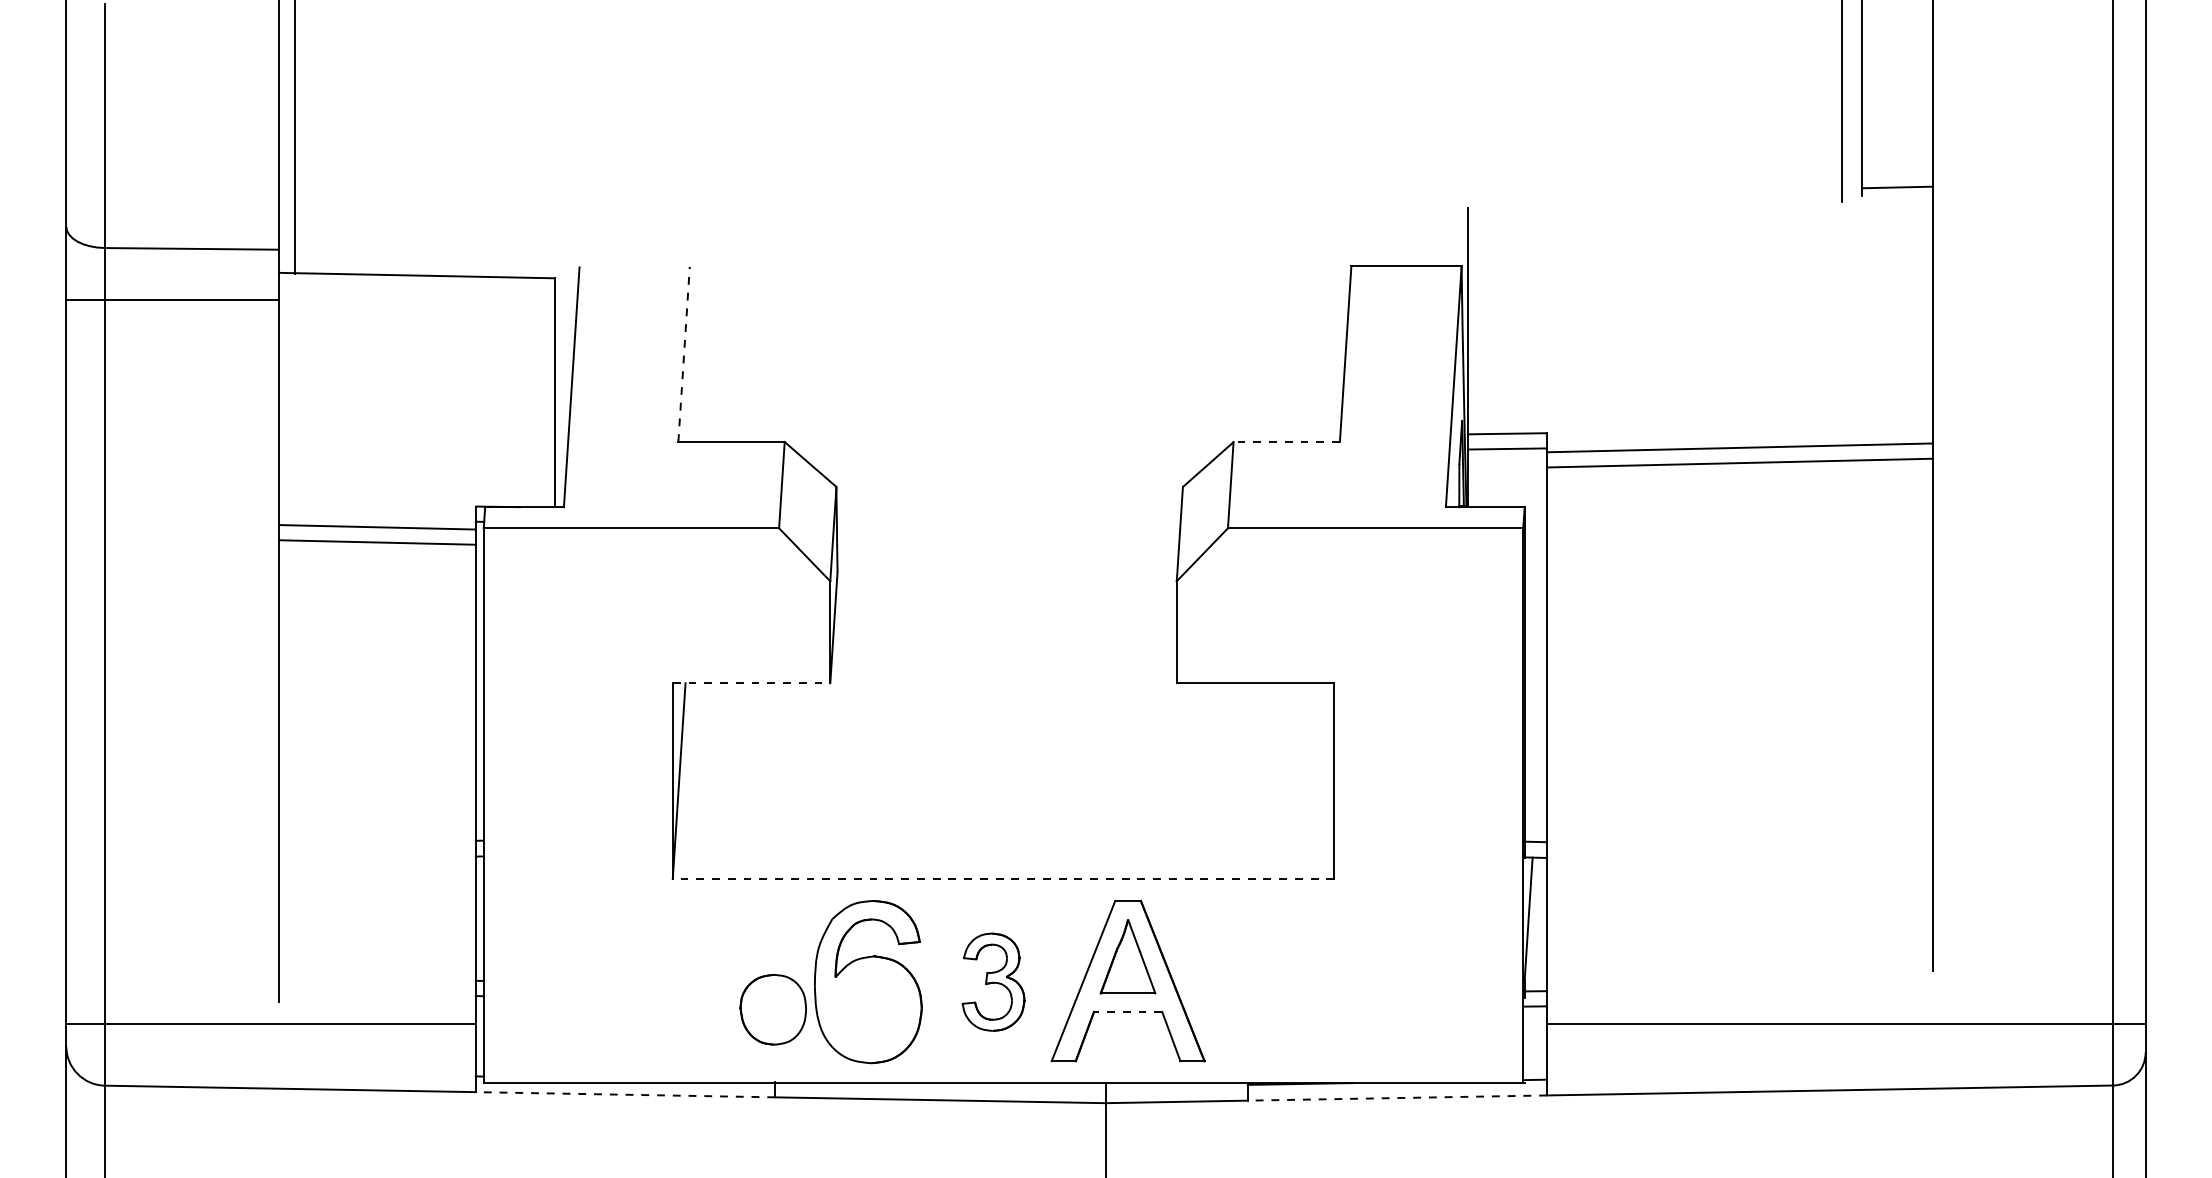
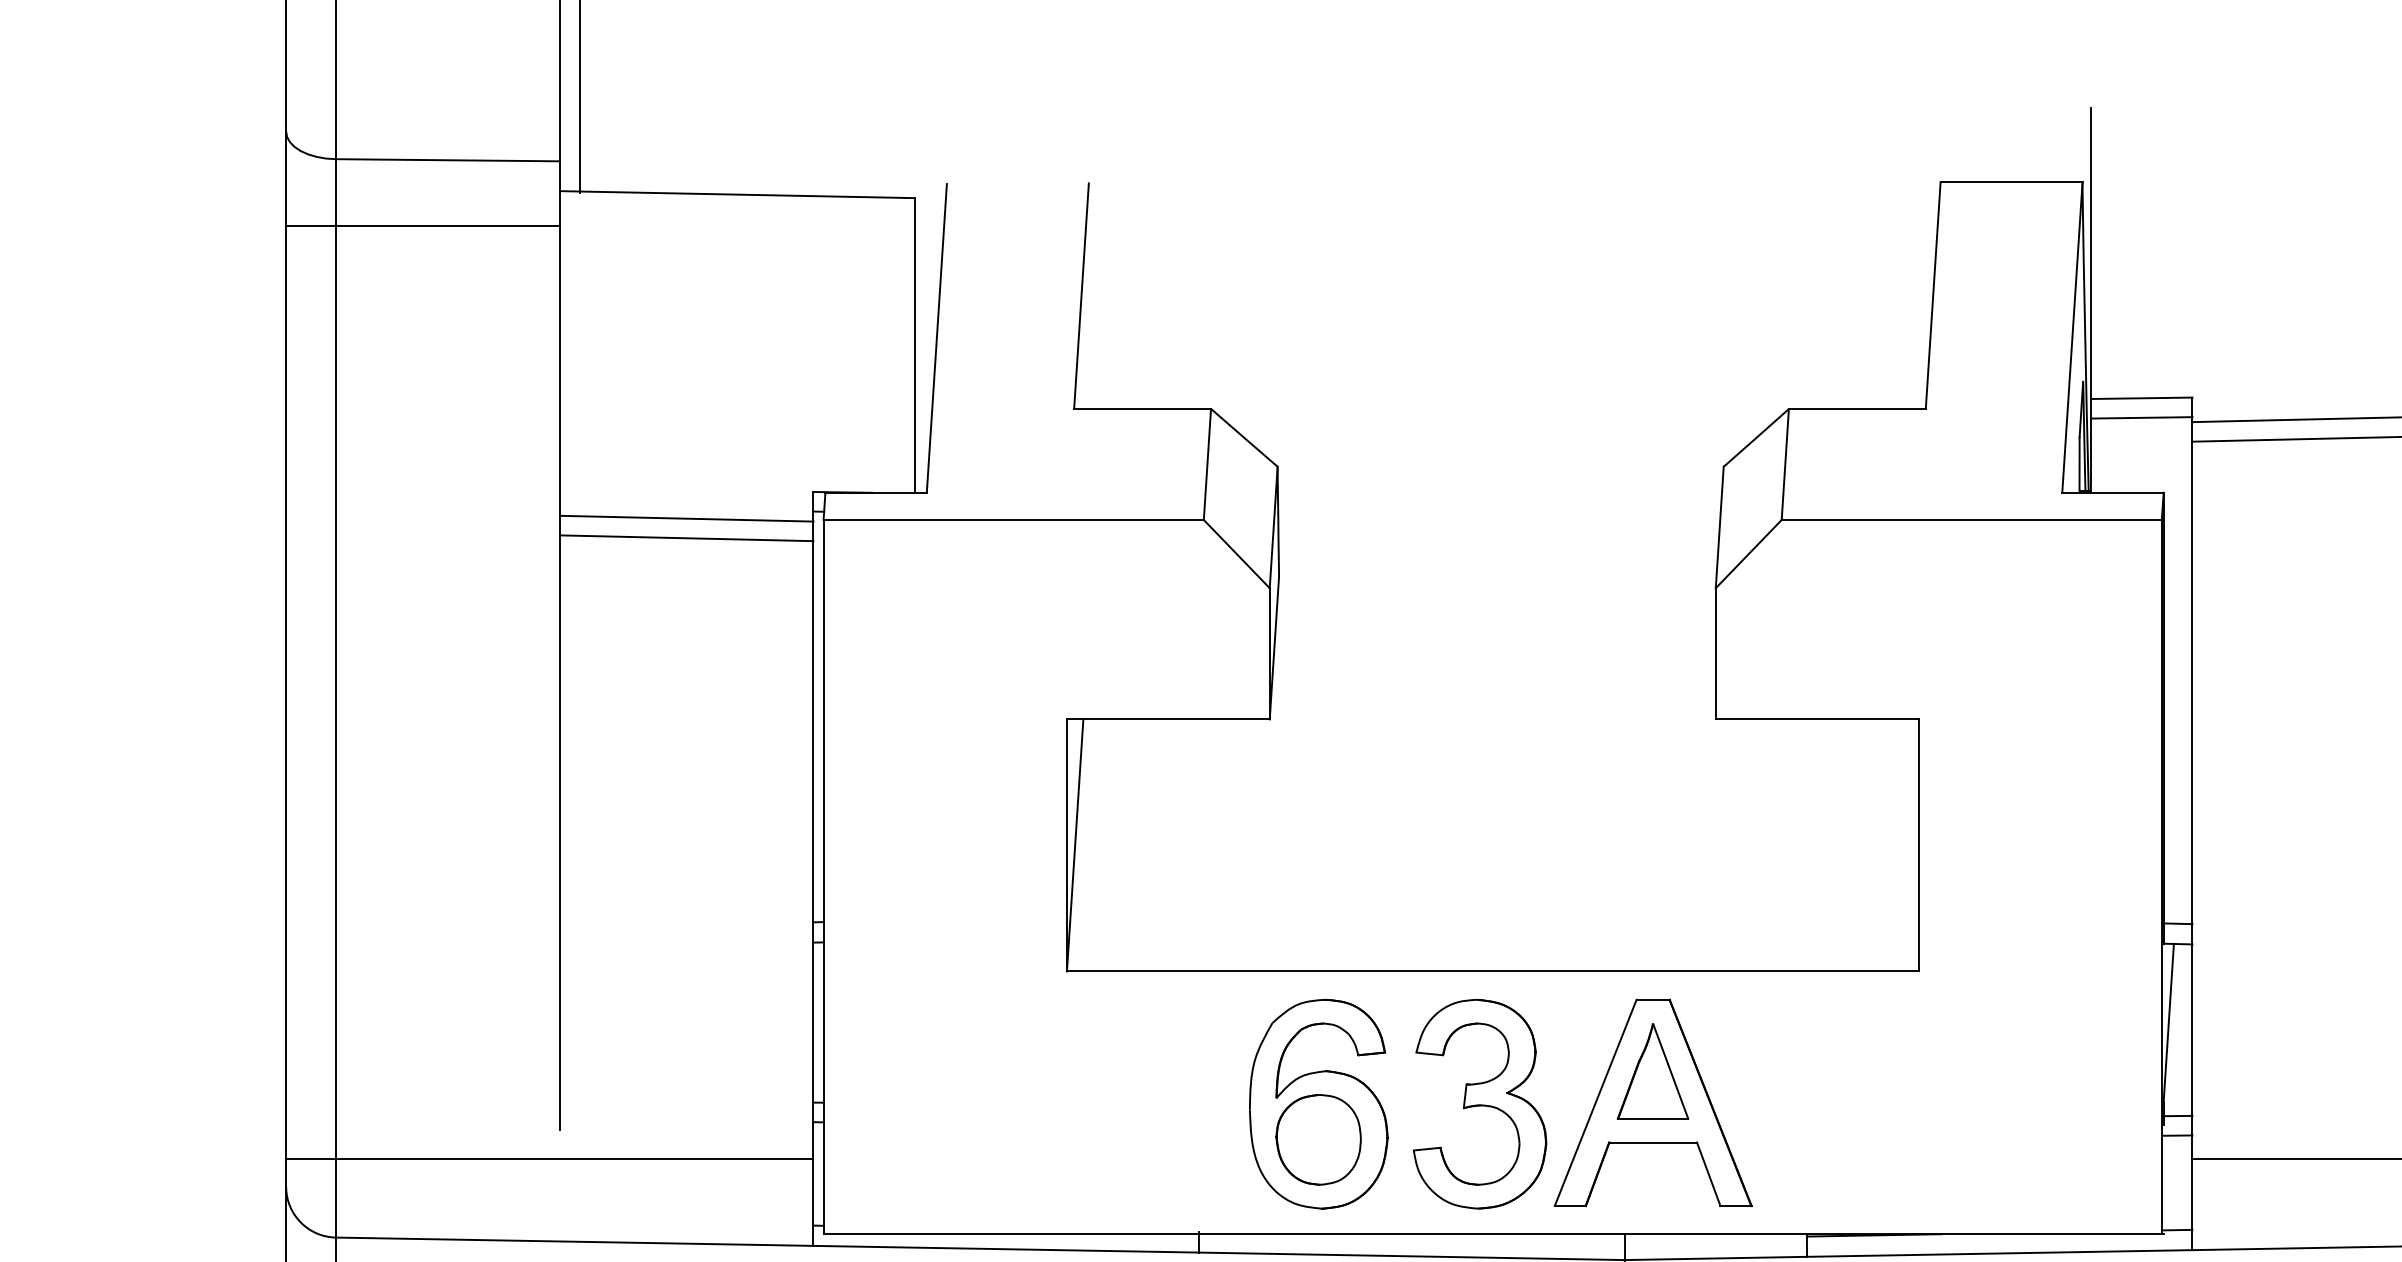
line: (684, 354) -> (1082, 296), dashed -> solid
line: (1286, 442) -> (1857, 409), dashed -> solid
line: (751, 683) -> (1168, 719), dashed -> solid
line: (1003, 878) -> (1492, 970), dashed -> solid
part: (993, 982) -> (1479, 1104), size x1.67
part: (772, 1009) -> (1317, 1139), moved
line: (1127, 1011) -> (1652, 1142), dashed -> solid
line: (625, 1094) -> (1006, 1248), dashed -> solid
line: (1397, 1098) -> (1999, 1254), dashed -> solid

